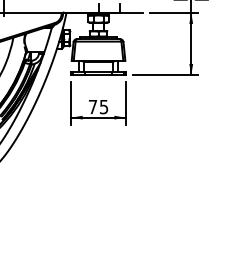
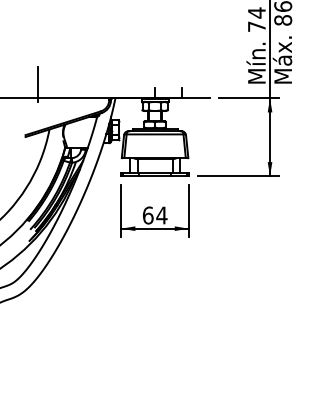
text: (98, 107) -> (154, 215), 75 -> 64

